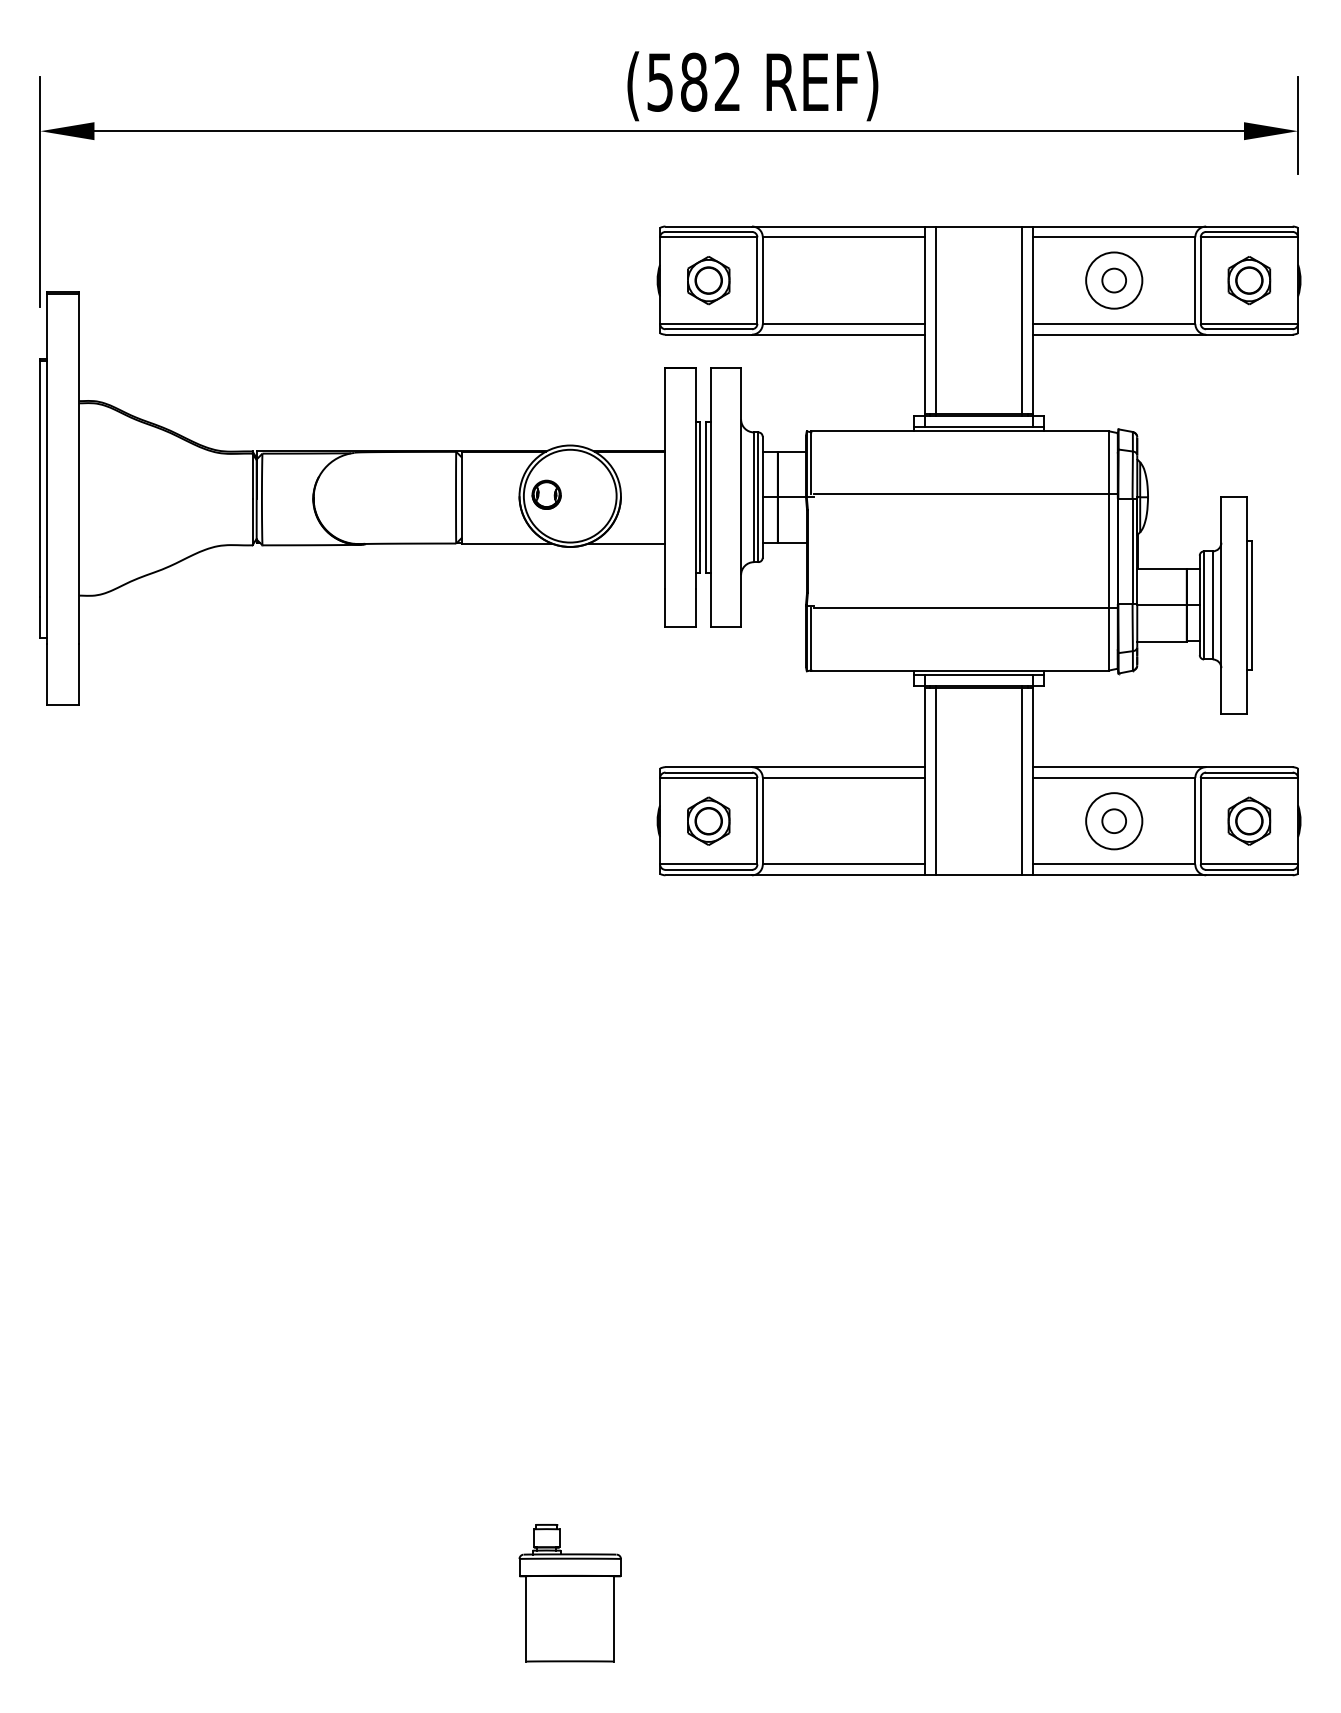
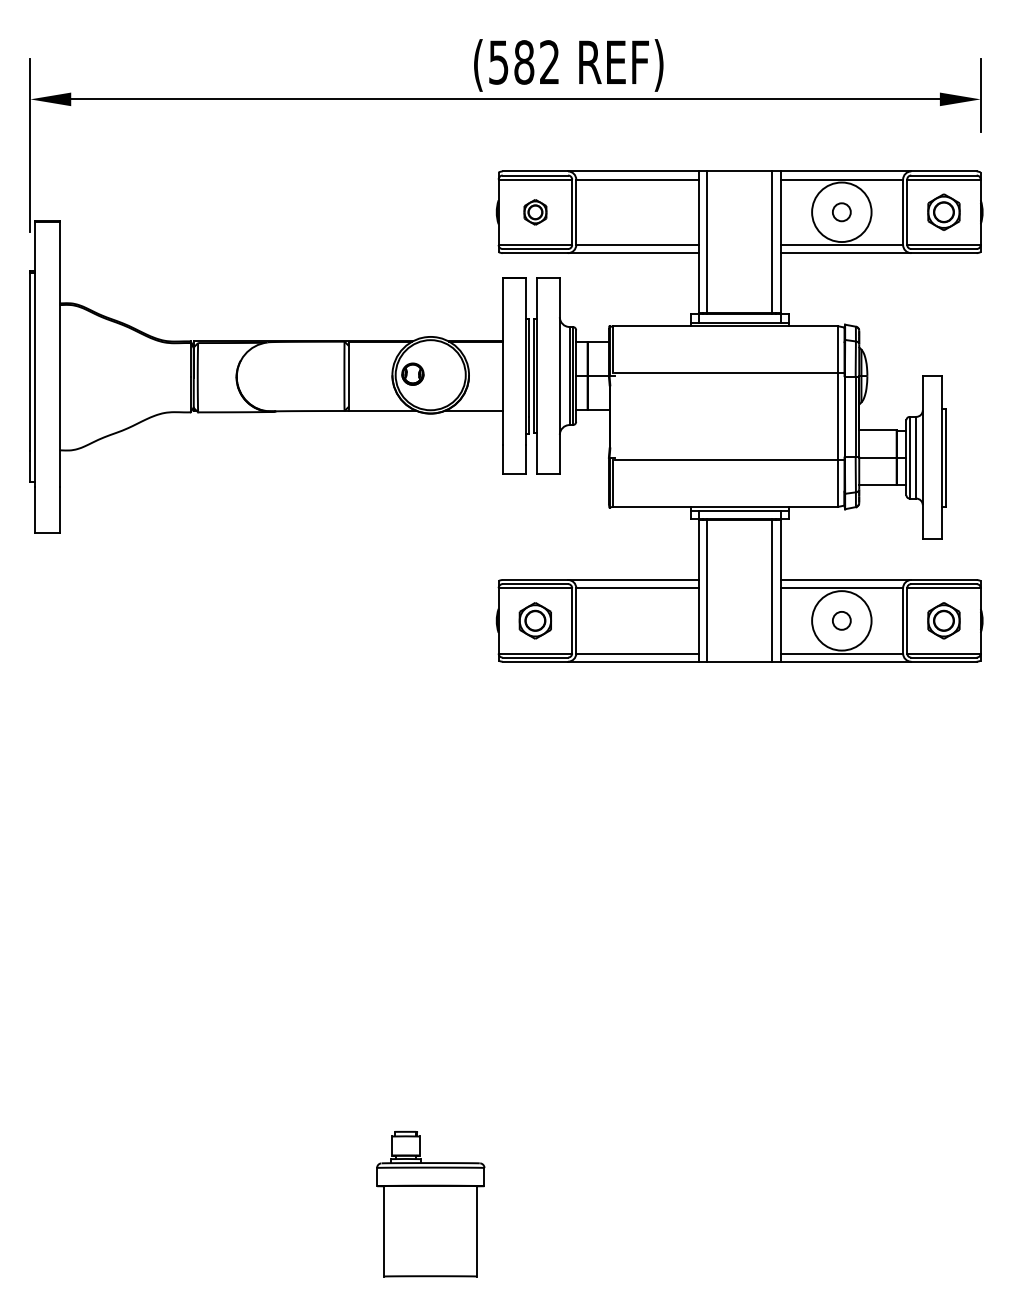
part: (708, 280) -> (535, 212), size x0.7
circle: (1114, 280) -> (842, 212), size x1.4
circle: (1114, 821) -> (842, 621), size x1.4
part: (569, 1593) -> (430, 1204), size x1.4

